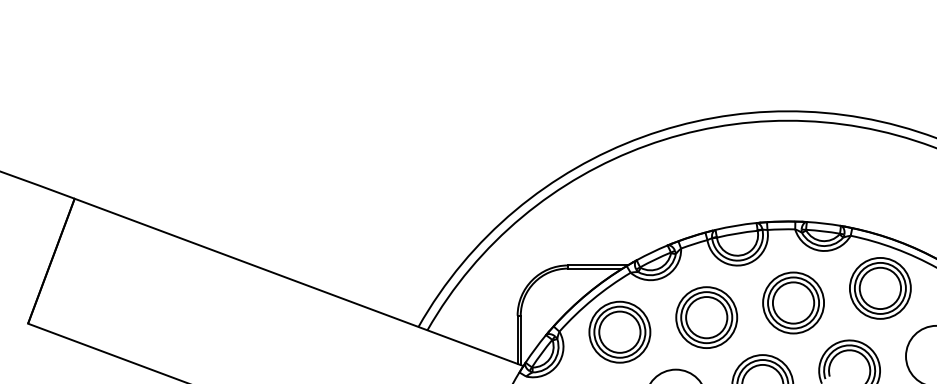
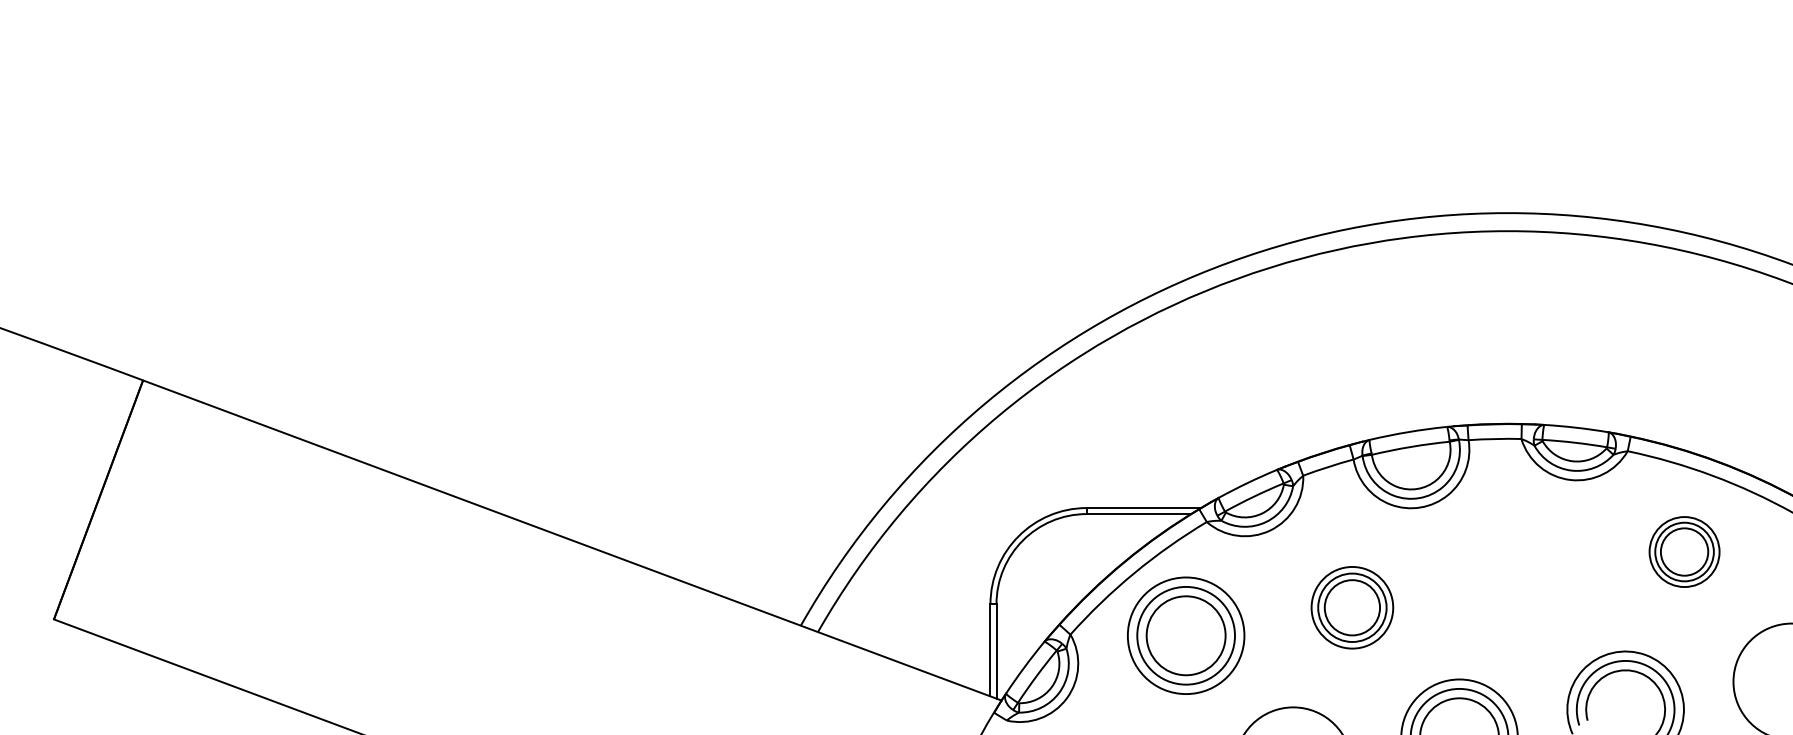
part: (880, 288) -> (1684, 552), size x0.6
part: (793, 302) -> (1518, 578), removed
part: (706, 317) -> (1351, 607), size x0.7

